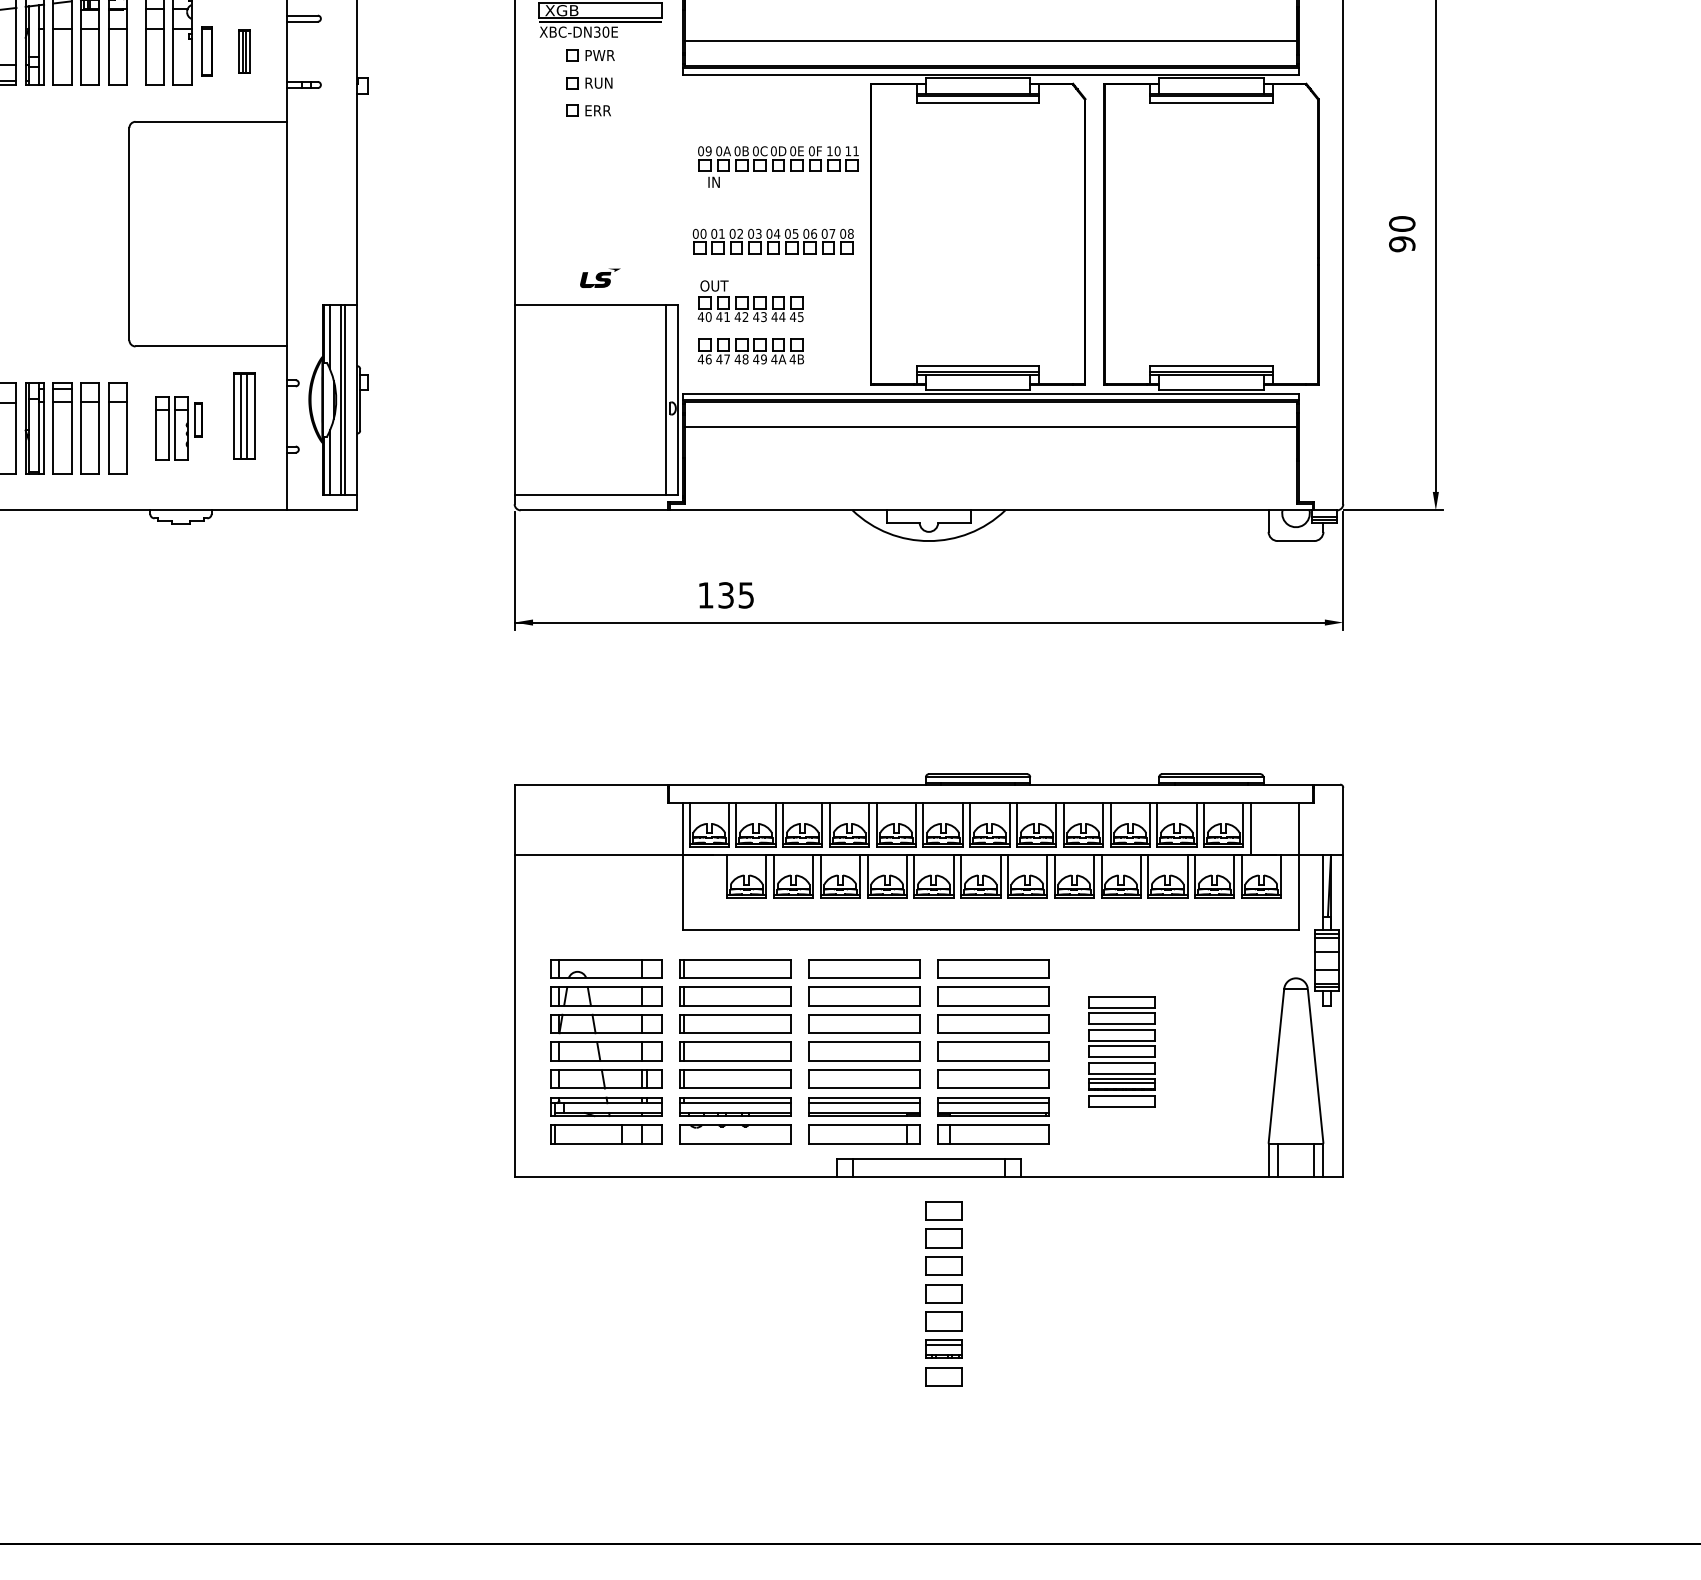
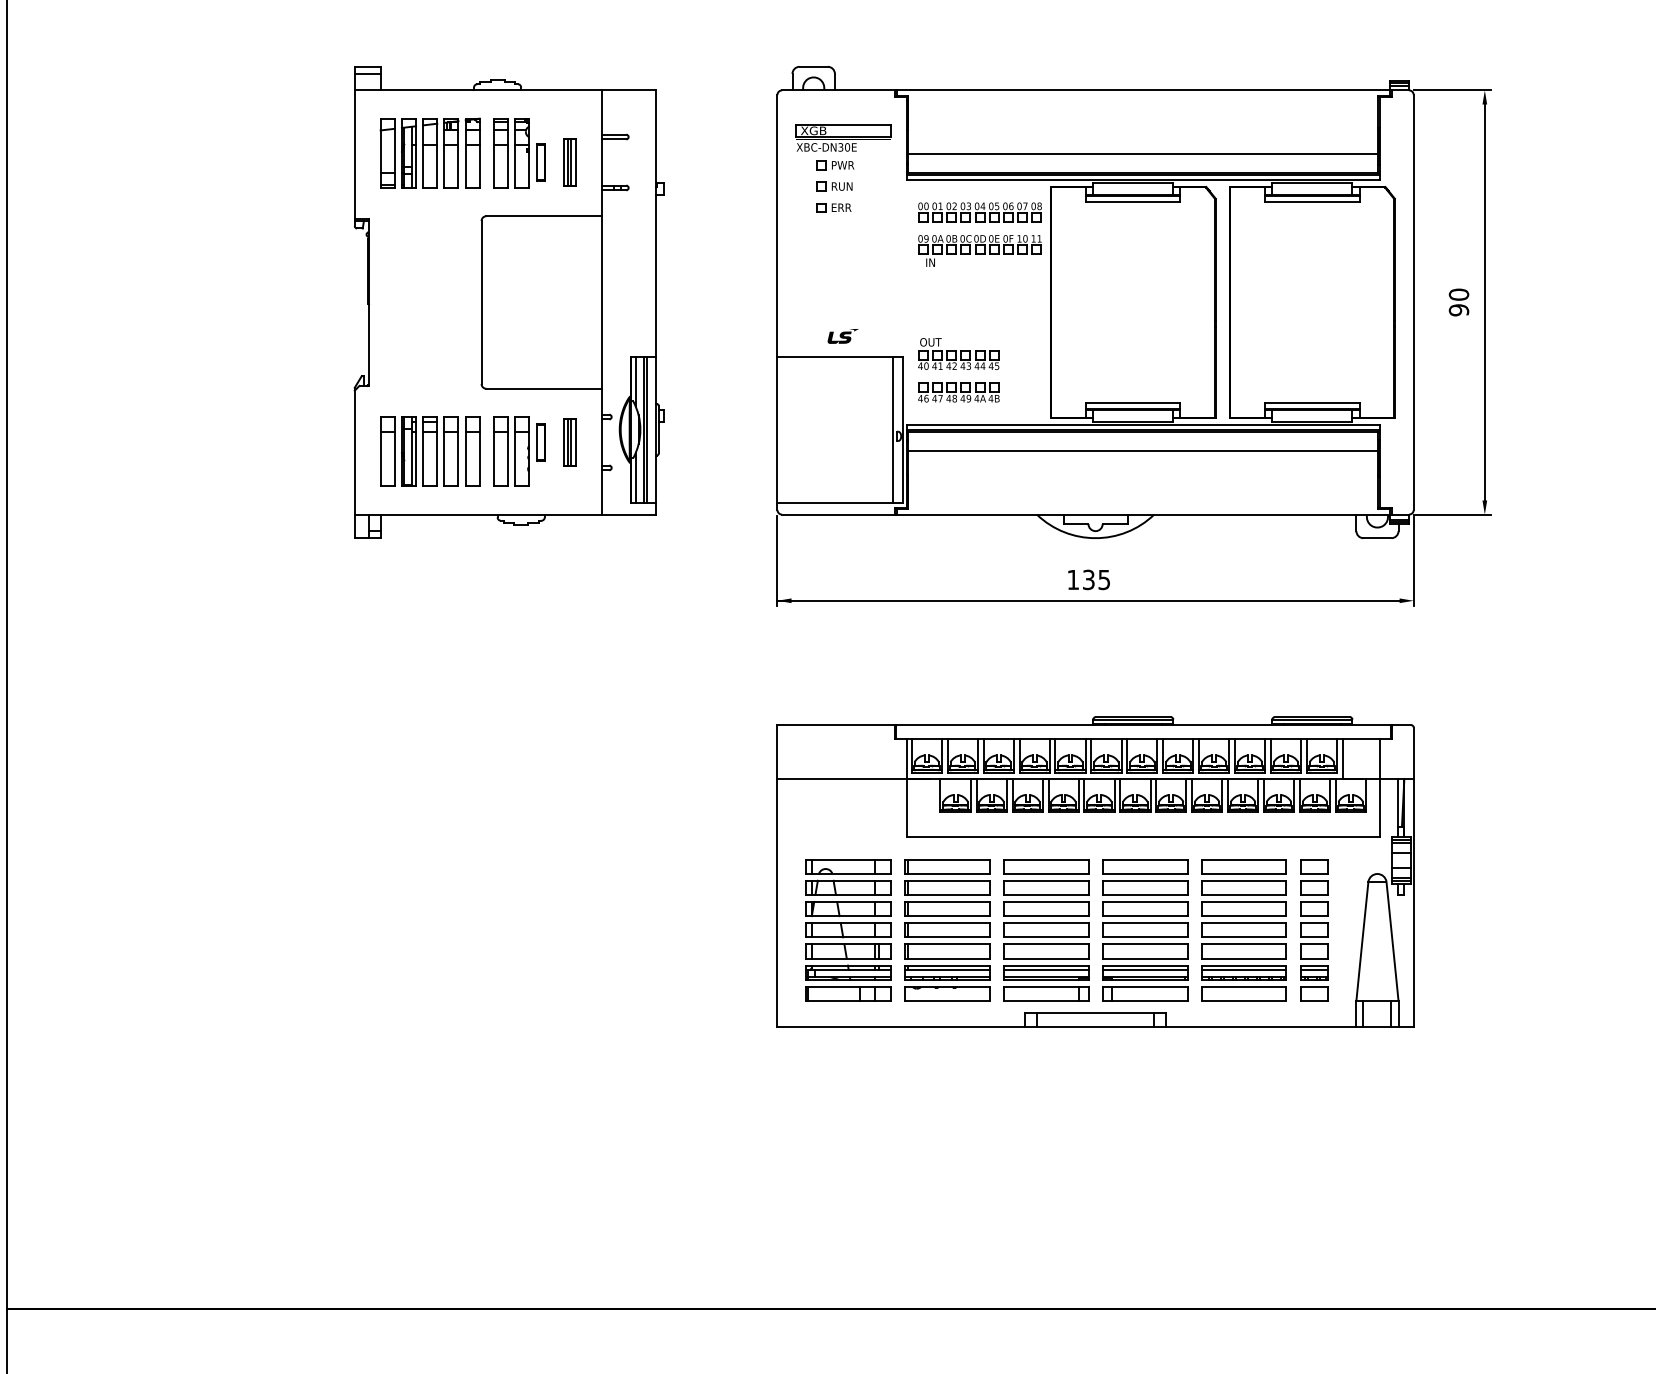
part: (243, 51) -> (569, 162), size x1.43
part: (772, 241) -> (979, 212), moved
part: (243, 416) -> (569, 442), size x0.71
part: (178, 428) -> (519, 451), size x1.43
text: (725, 594) -> (1088, 579), moved
part: (1121, 1051) -> (1243, 930), size x1.67
part: (944, 1294) -> (1314, 930), moved

